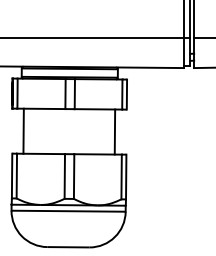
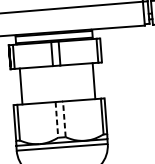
line: (64, 176) -> (56, 119), solid -> dashed
line: (74, 176) -> (64, 119), solid -> dashed

